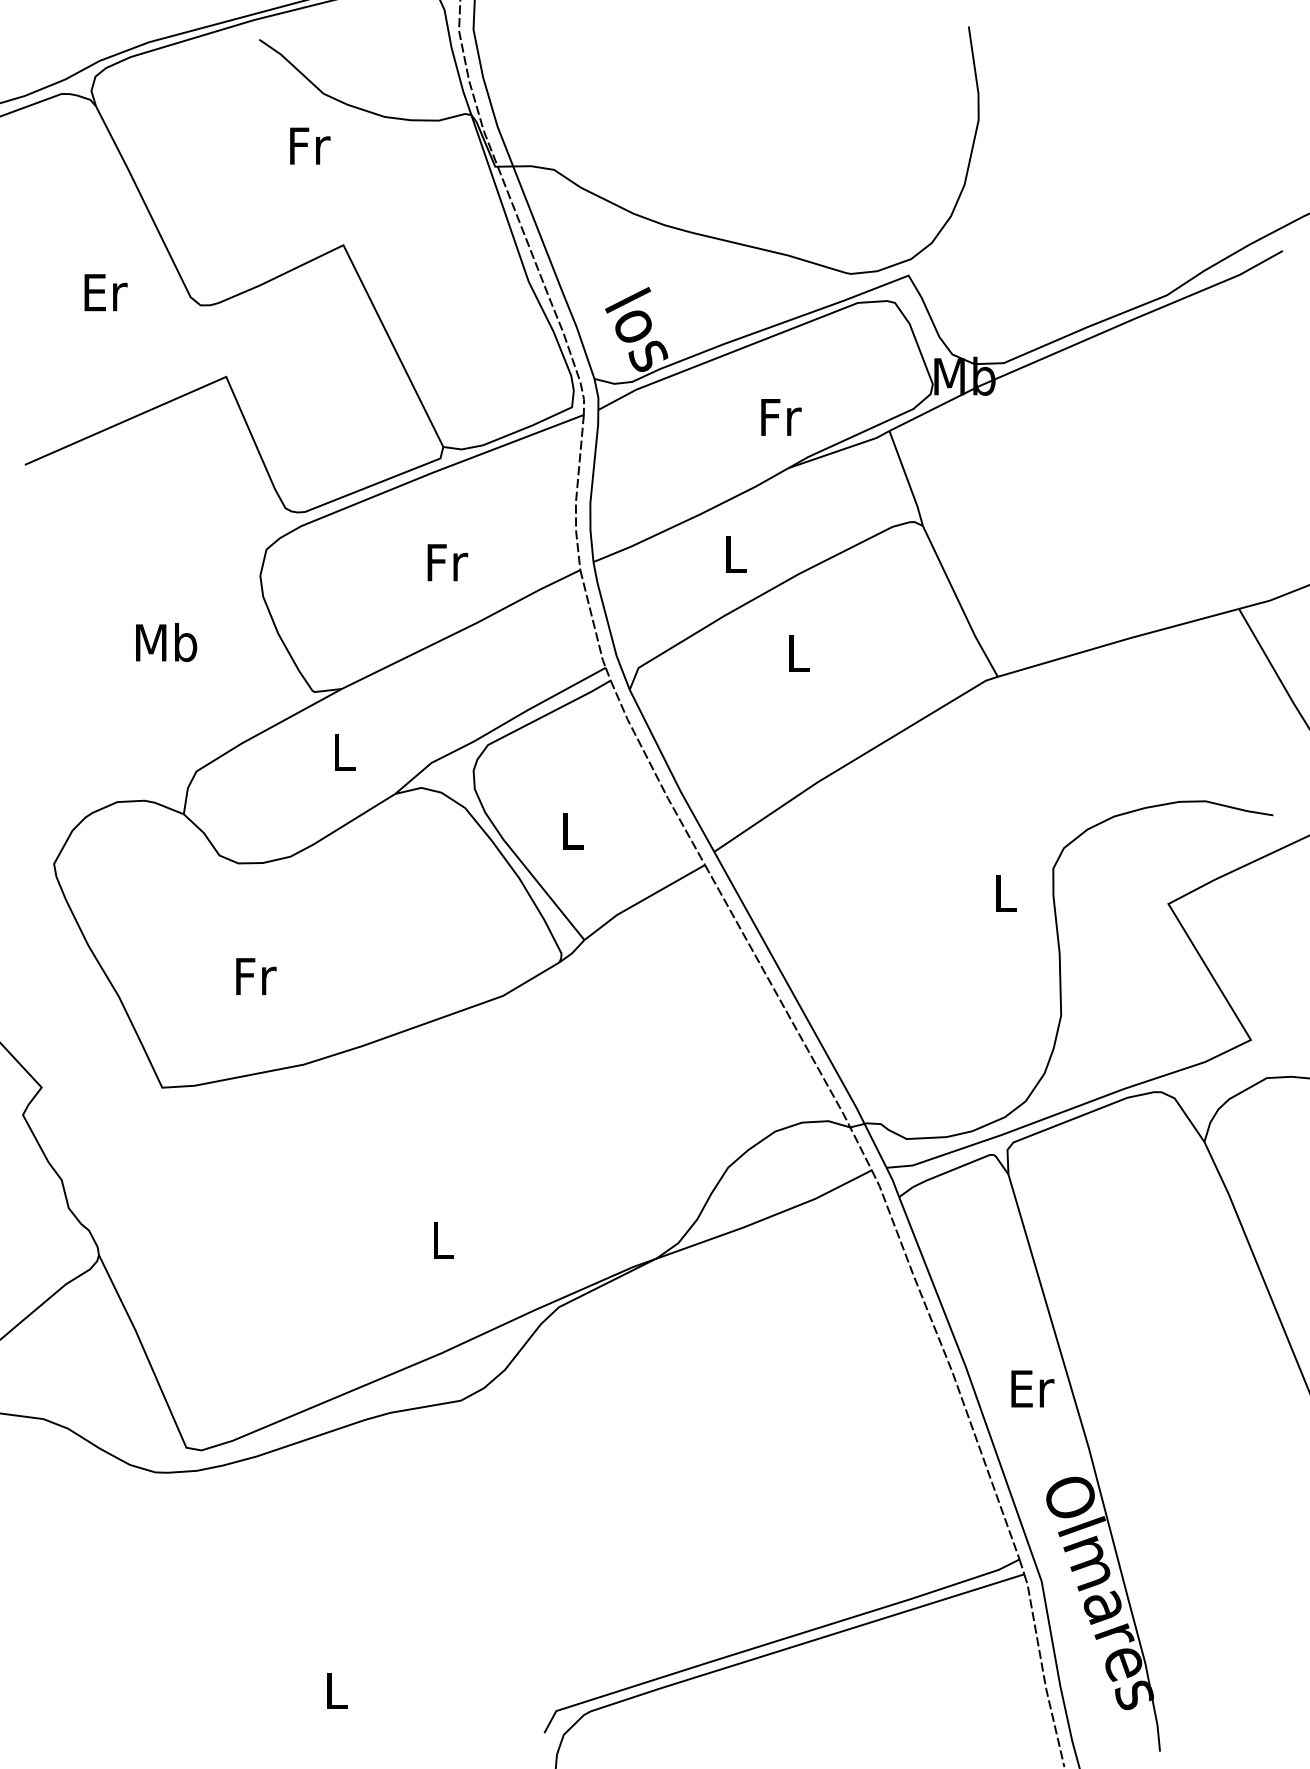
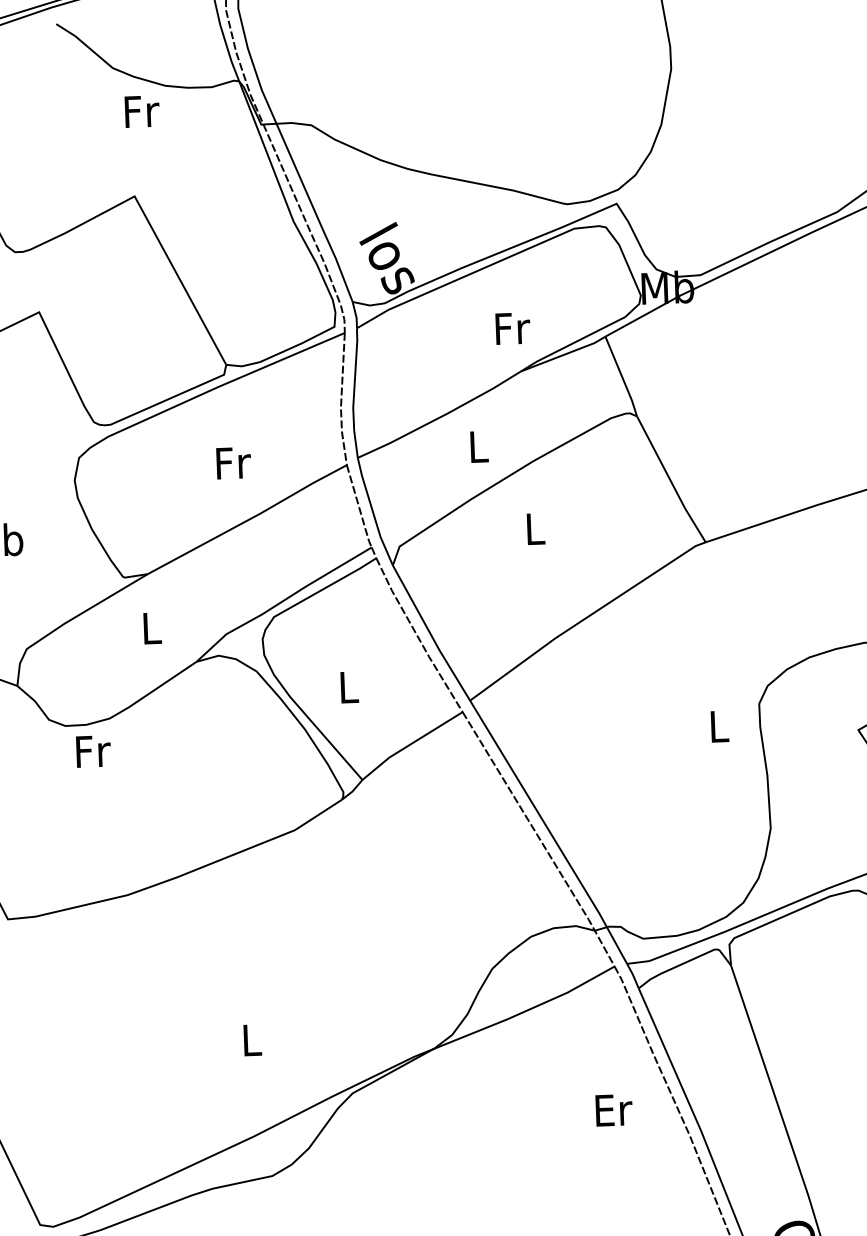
text: (310, 145) -> (142, 111), moved
text: (256, 976) -> (93, 751), moved
text: (1032, 1388) -> (613, 1109), moved

